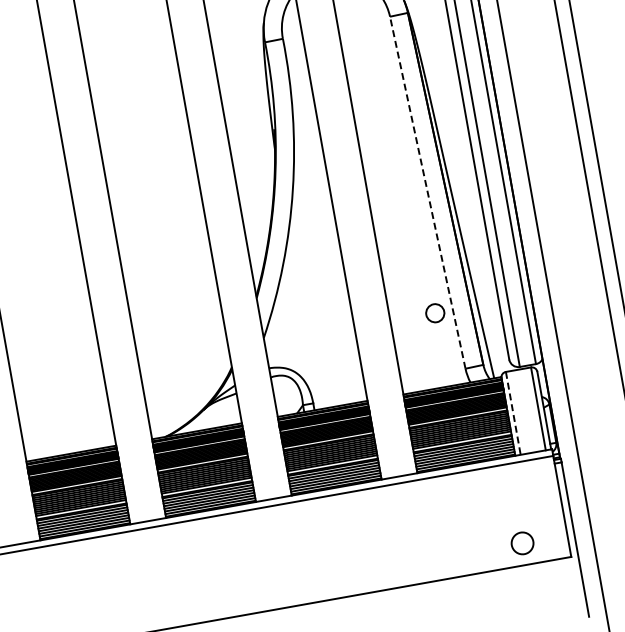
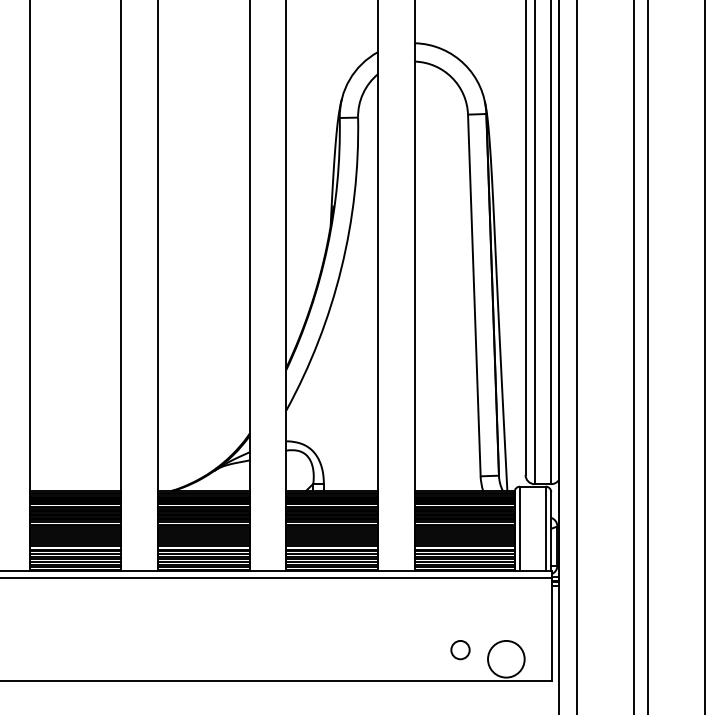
line: (427, 192) -> (474, 295), dashed -> solid
circle: (435, 313) -> (460, 650), moved
line: (513, 413) -> (520, 529), dashed -> solid
circle: (522, 542) -> (506, 658), size x1.67

